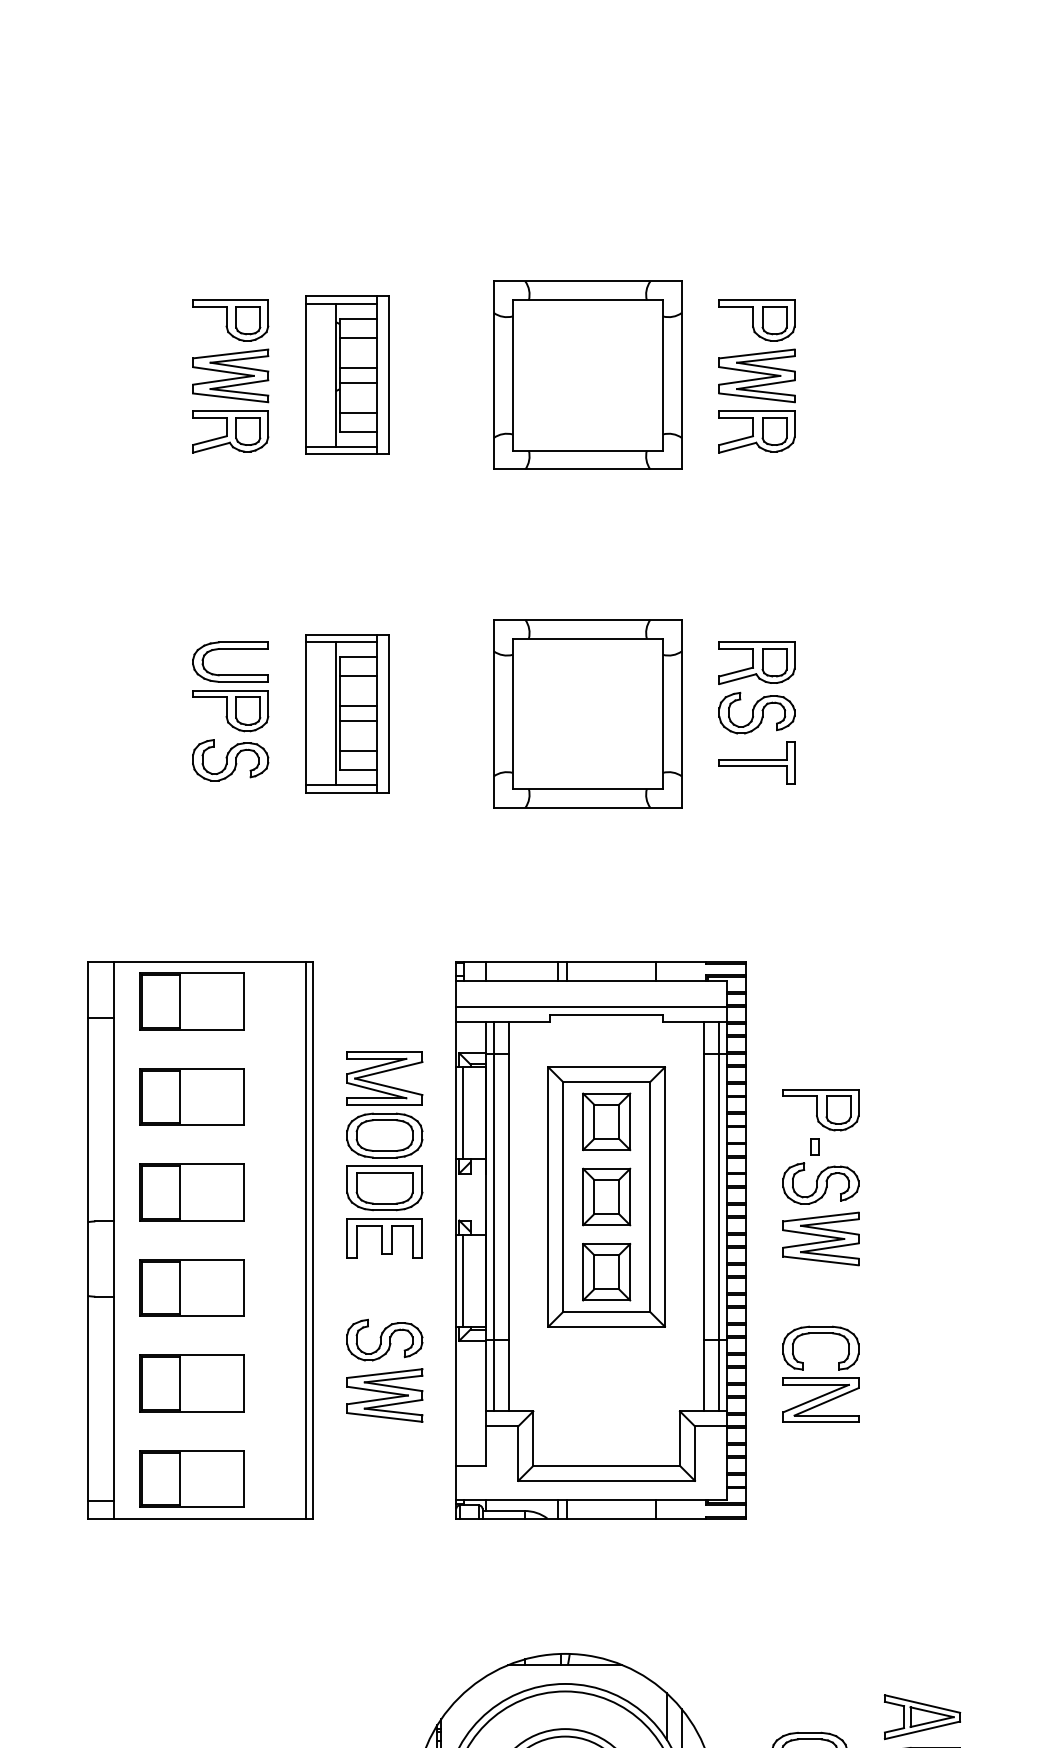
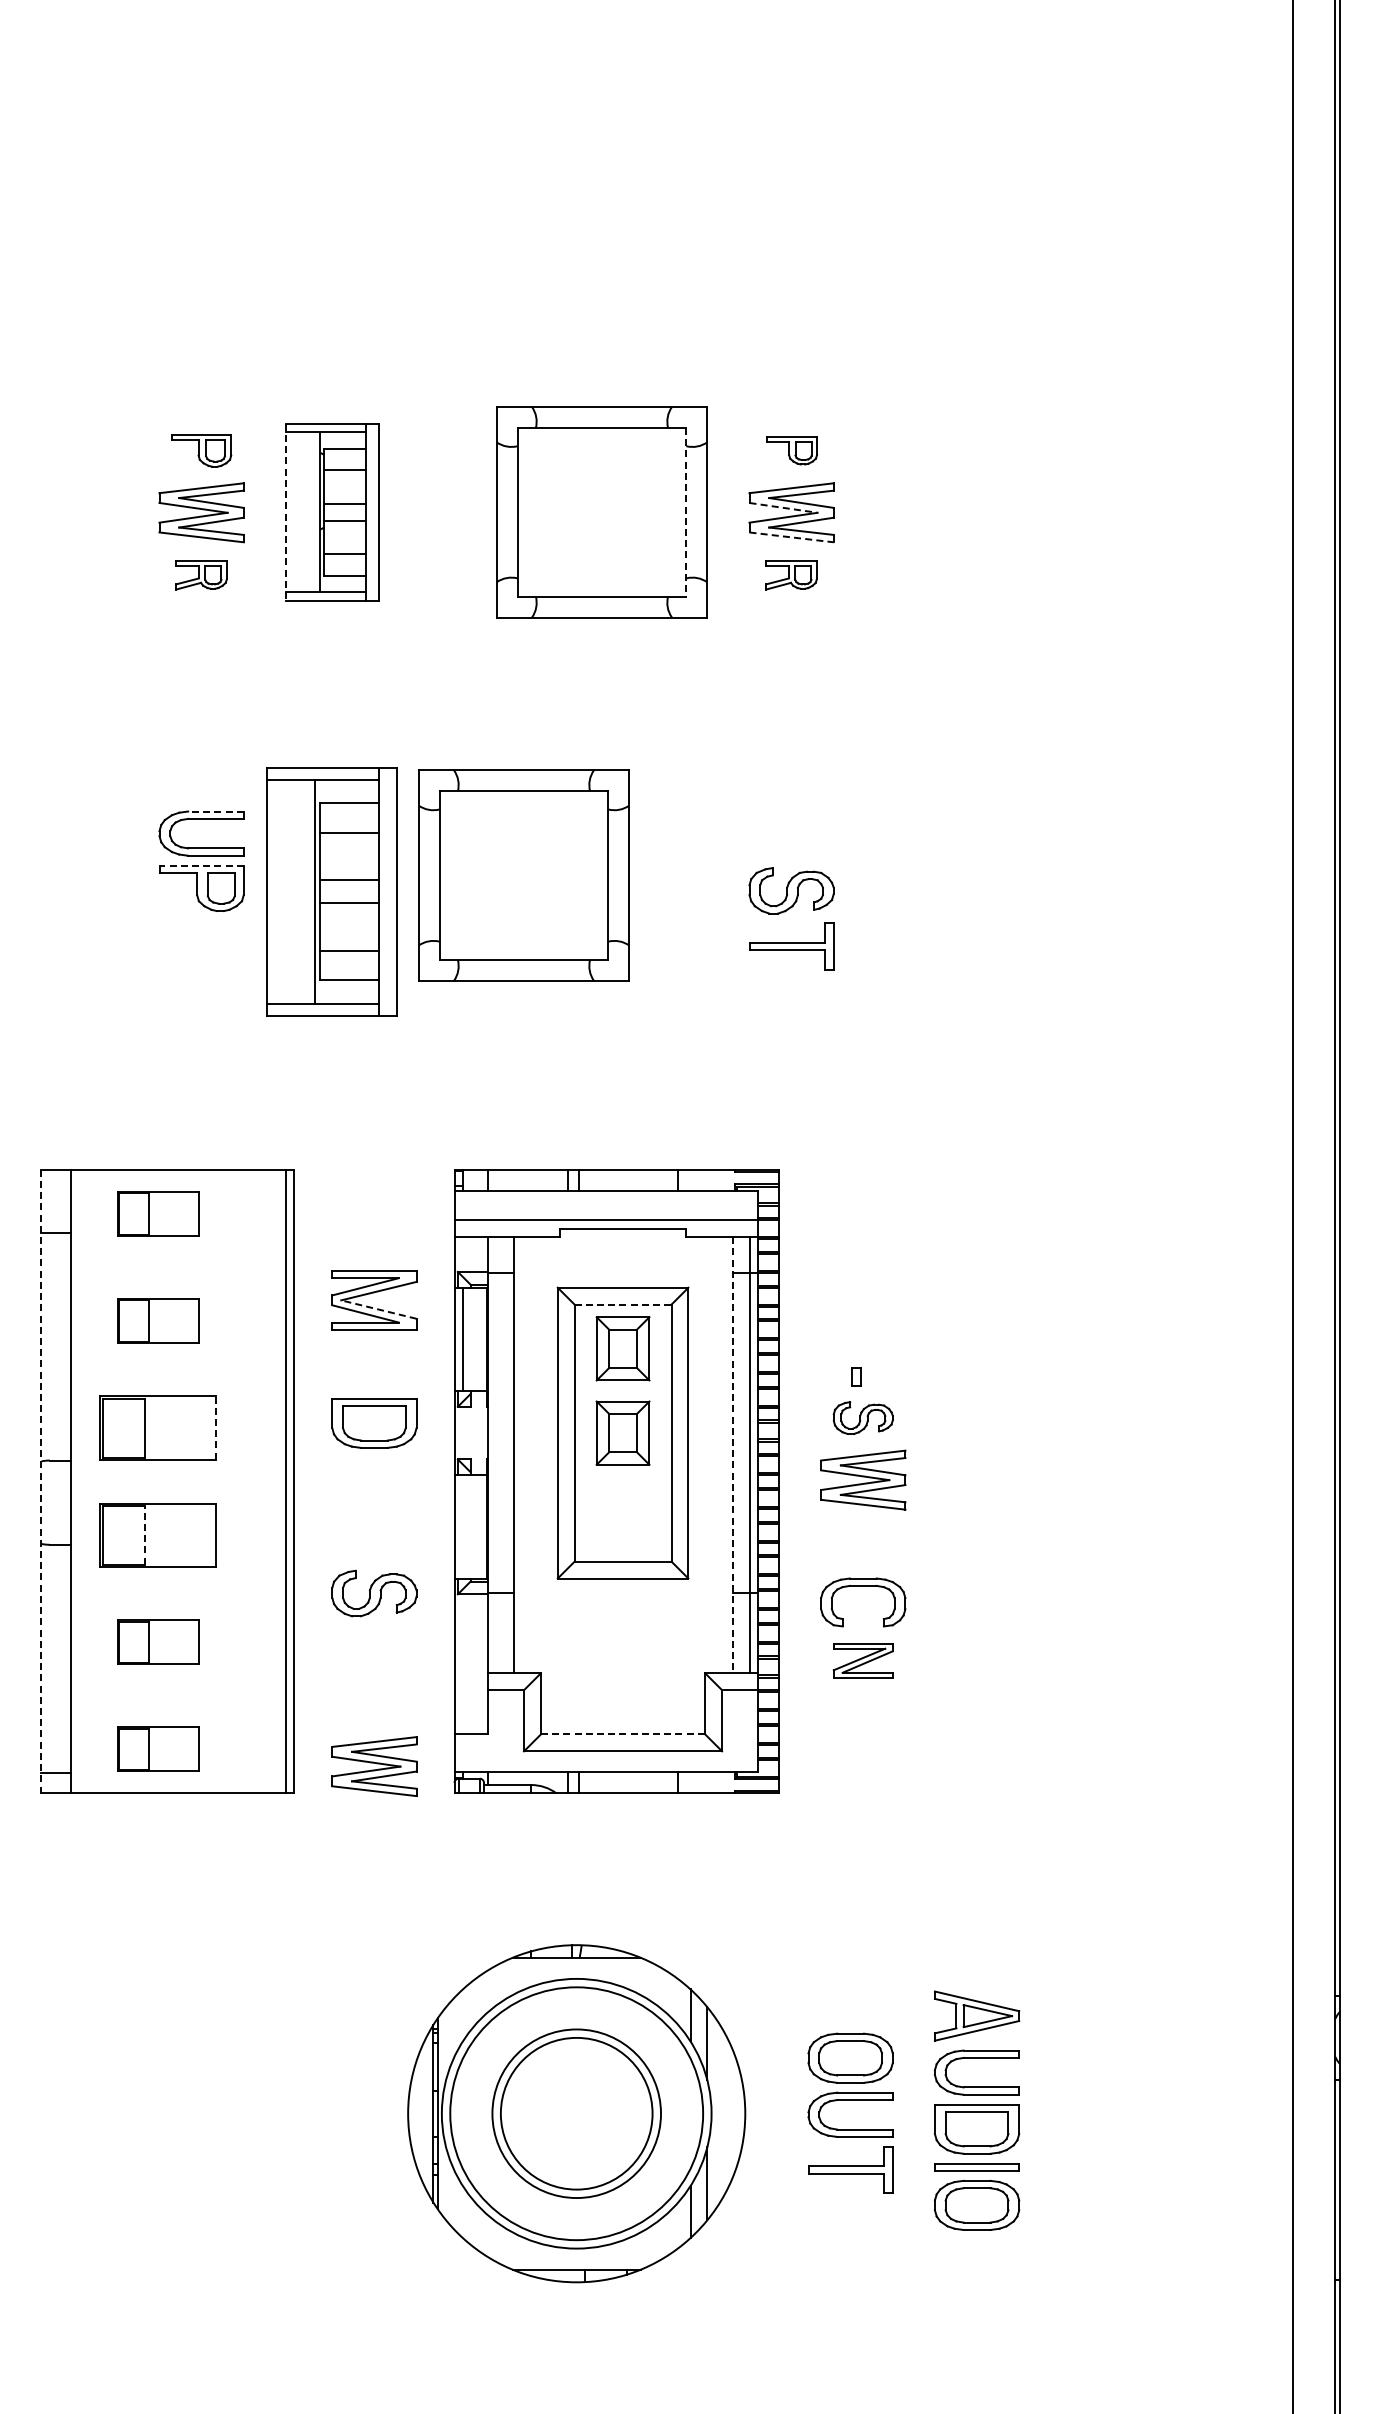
part: (230, 320) -> (201, 450), size x0.7
part: (756, 320) -> (791, 450), size x0.6
line: (750, 371) -> (784, 507), solid -> dashed
line: (305, 375) -> (285, 512), solid -> dashed
line: (663, 375) -> (686, 512), solid -> dashed
line: (757, 397) -> (792, 537), solid -> dashed
part: (230, 431) -> (201, 575), size x0.6
part: (756, 431) -> (791, 575), size x0.6
line: (243, 642) -> (215, 811), solid -> dashed
part: (756, 663) -> (791, 835), removed
line: (230, 690) -> (201, 865), solid -> dashed
part: (347, 713) -> (332, 891), size x1.4
part: (587, 713) -> (523, 875), moved
part: (230, 760) -> (201, 943), removed
part: (191, 1001) -> (157, 1213), size x0.7
line: (607, 1082) -> (623, 1304), solid -> dashed
line: (388, 1086) -> (378, 1309), solid -> dashed
part: (191, 1096) -> (157, 1320), size x0.7
part: (821, 1109) -> (863, 1335), removed
part: (384, 1134) -> (374, 1363), removed
part: (821, 1183) -> (863, 1417), size x0.7
line: (243, 1192) -> (216, 1428), solid -> dashed
line: (493, 1216) -> (496, 1455), removed
line: (704, 1216) -> (732, 1455), solid -> dashed
part: (384, 1238) -> (374, 1479), removed
line: (87, 1240) -> (41, 1481), solid -> dashed
part: (606, 1272) -> (622, 1517), removed
line: (463, 1280) -> (462, 1526), removed
line: (179, 1288) -> (144, 1535), solid -> dashed
part: (191, 1383) -> (157, 1642), size x0.7
part: (384, 1395) -> (374, 1766), moved
part: (821, 1399) -> (863, 1660), size x0.7
line: (607, 1465) -> (623, 1734), solid -> dashed
part: (191, 1479) -> (157, 1749), size x0.7

